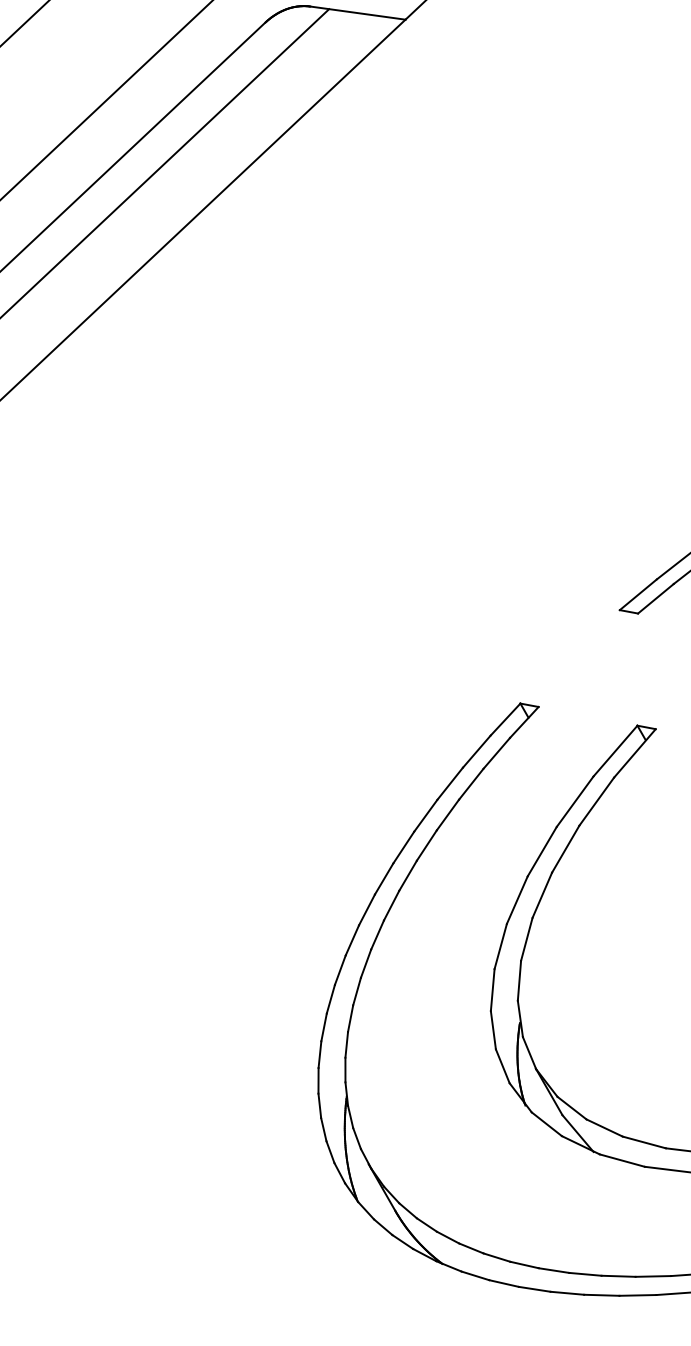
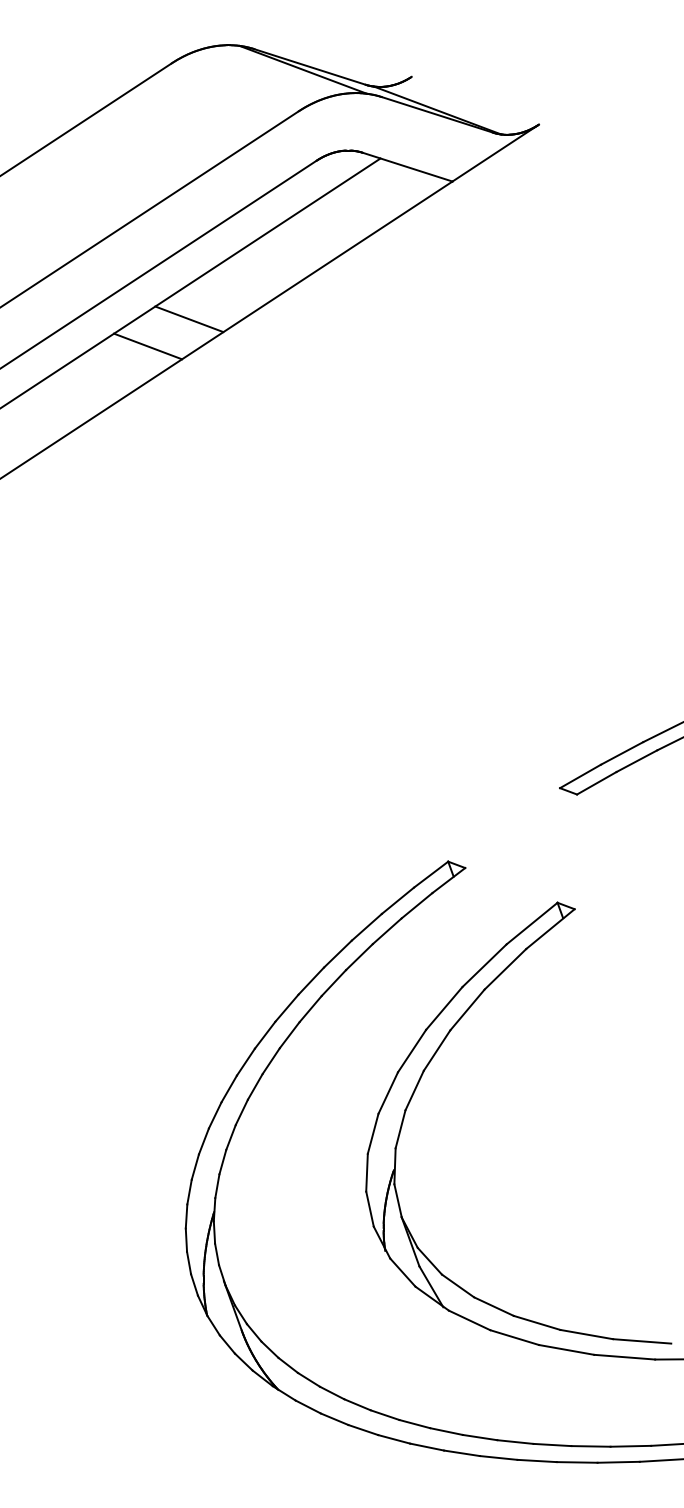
line: (165, 204) -> (189, 319), added
line: (129, 238) -> (148, 346), added

